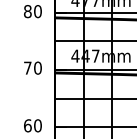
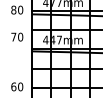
text: (33, 67) -> (17, 36), moved

